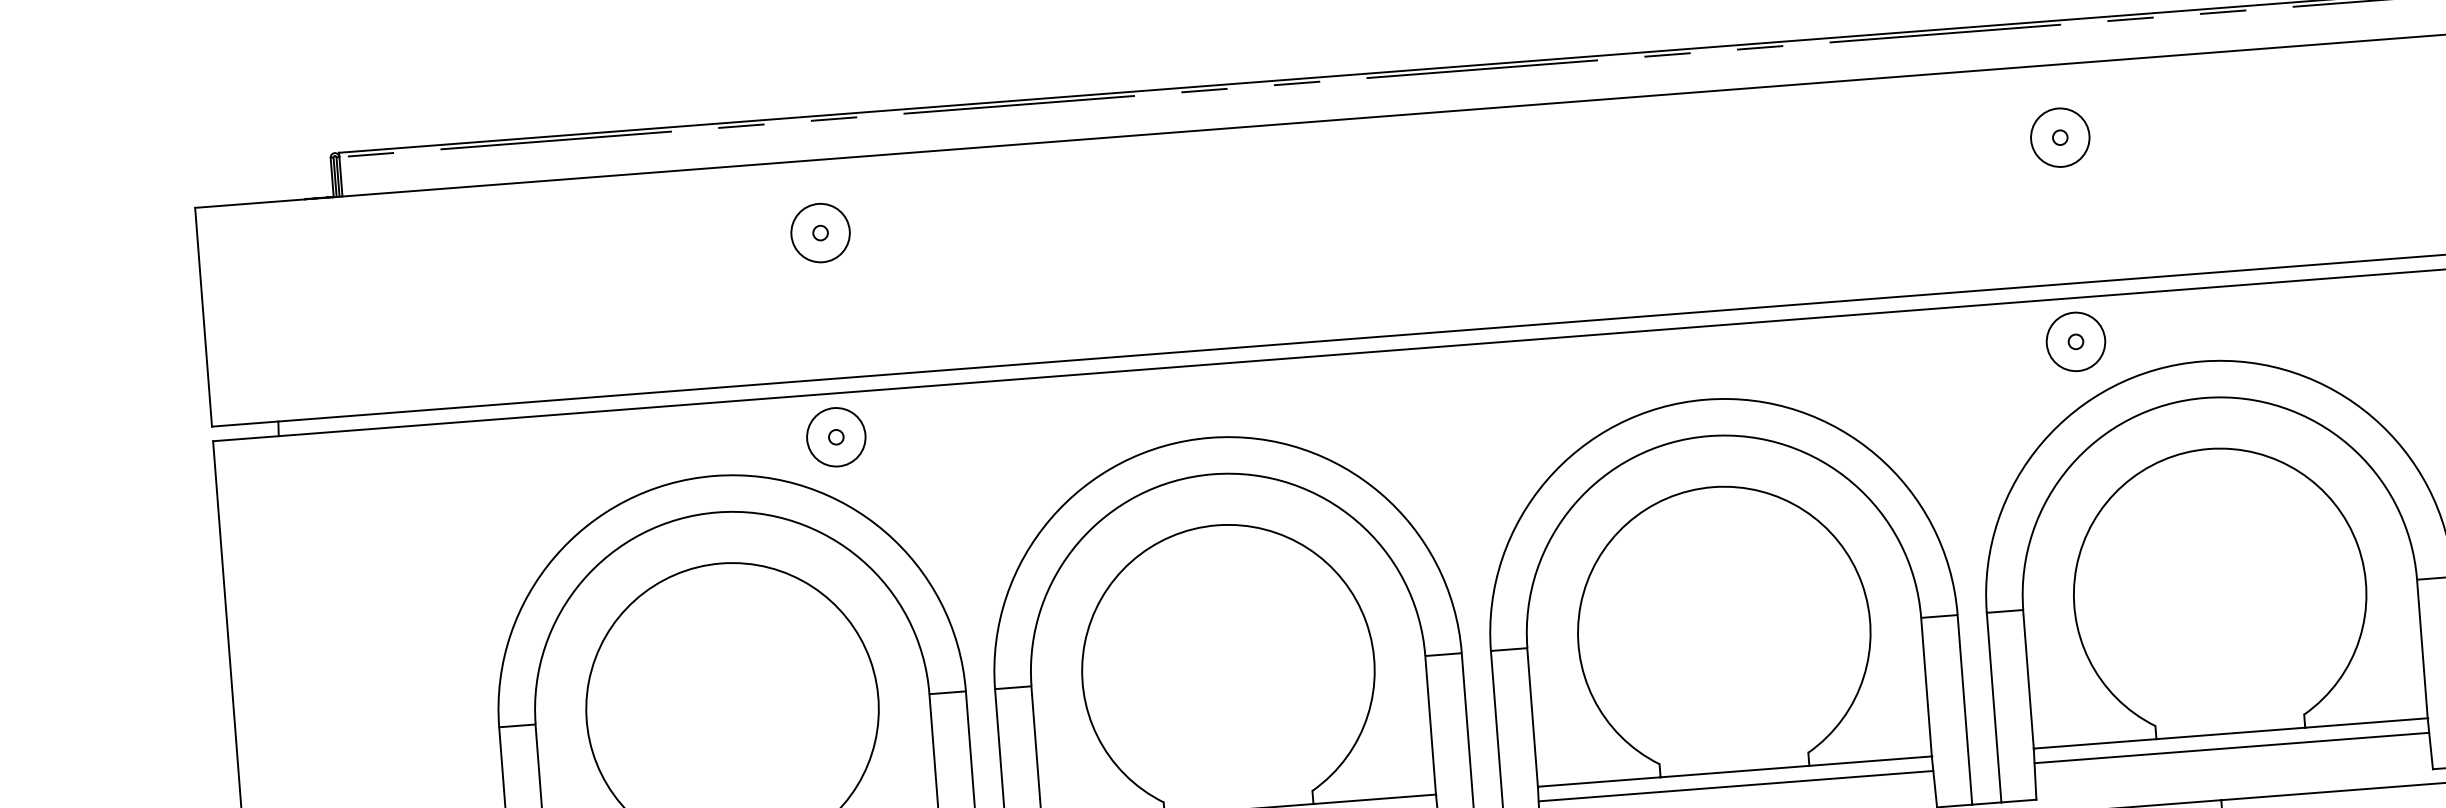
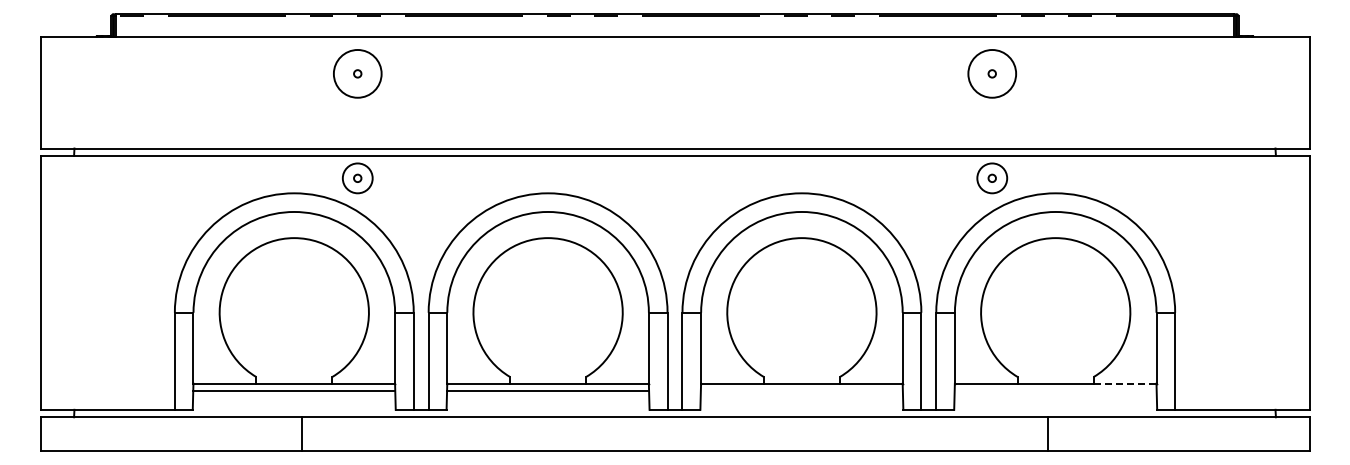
circle: (2060, 136) -> (992, 73), size x1.6
circle: (820, 232) -> (357, 73), size x1.6
line: (2367, 722) -> (1125, 383), solid -> dashed
line: (2231, 748) -> (1055, 391), removed
line: (1735, 786) -> (801, 391), removed

